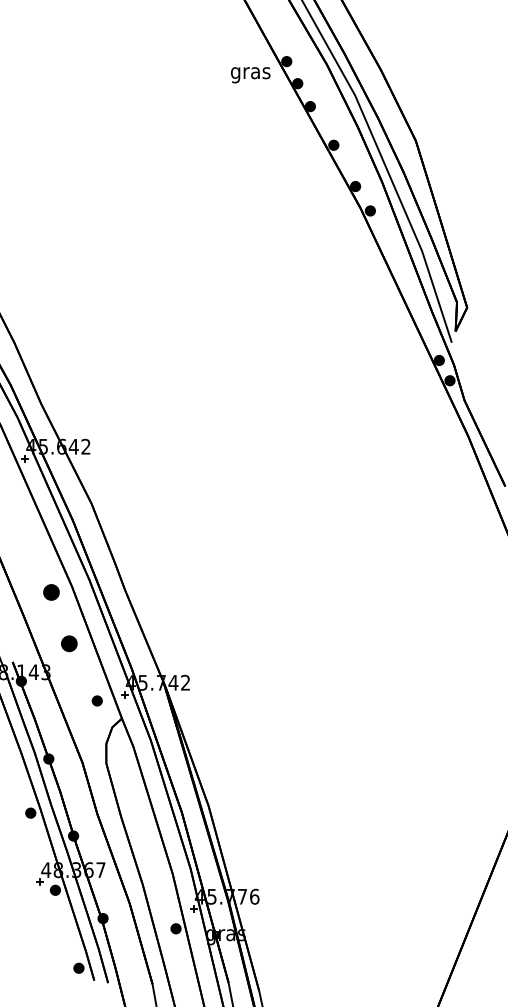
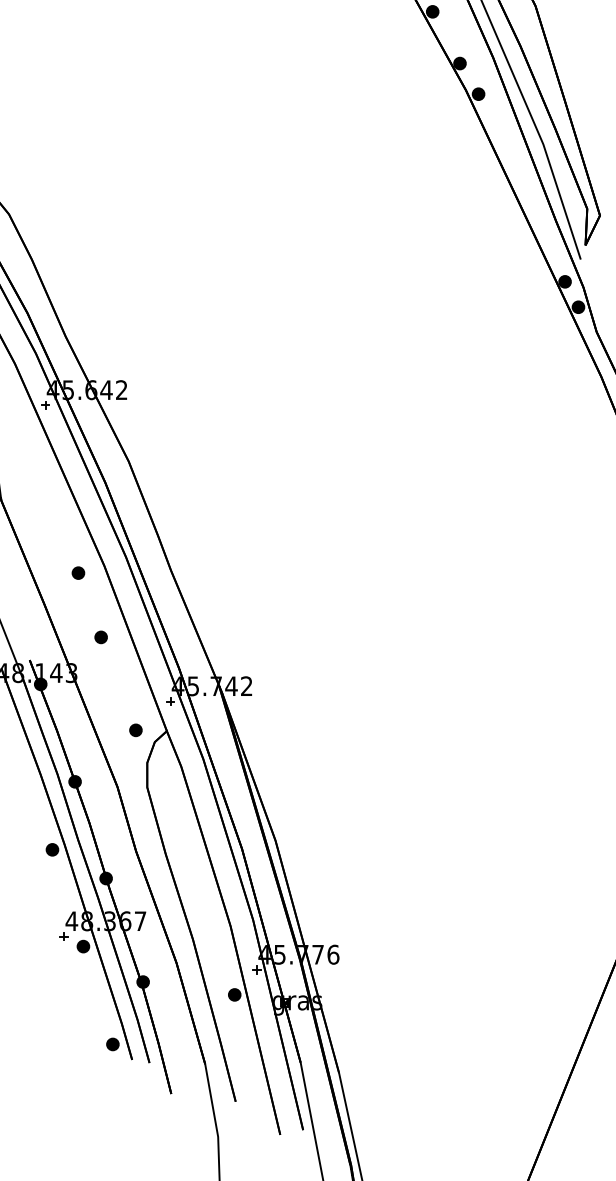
part: (51, 592) -> (78, 572), size x0.62
part: (69, 643) -> (101, 636), size x0.62
part: (96, 700) -> (134, 729), moved

